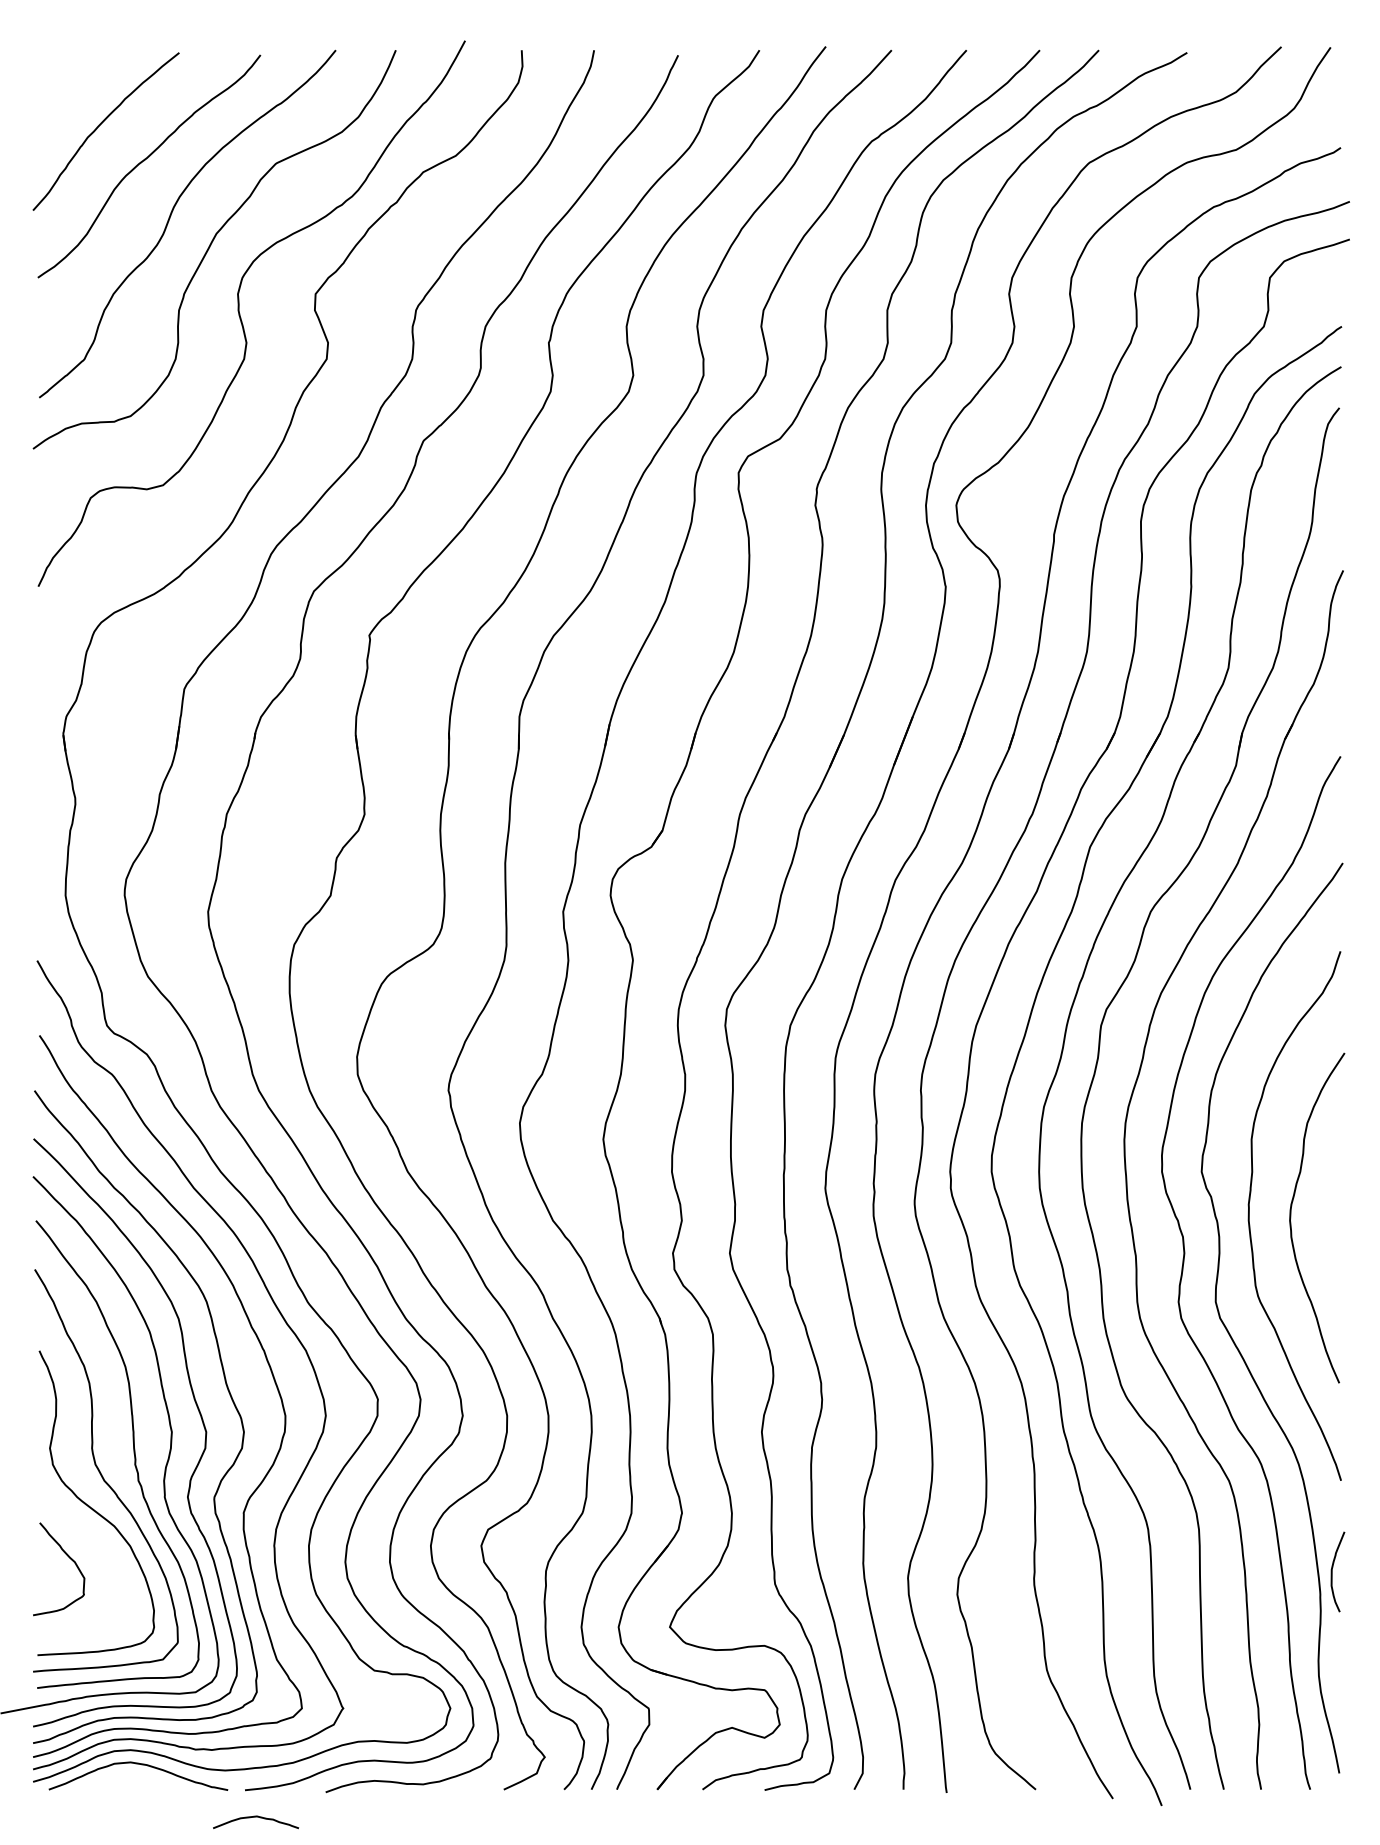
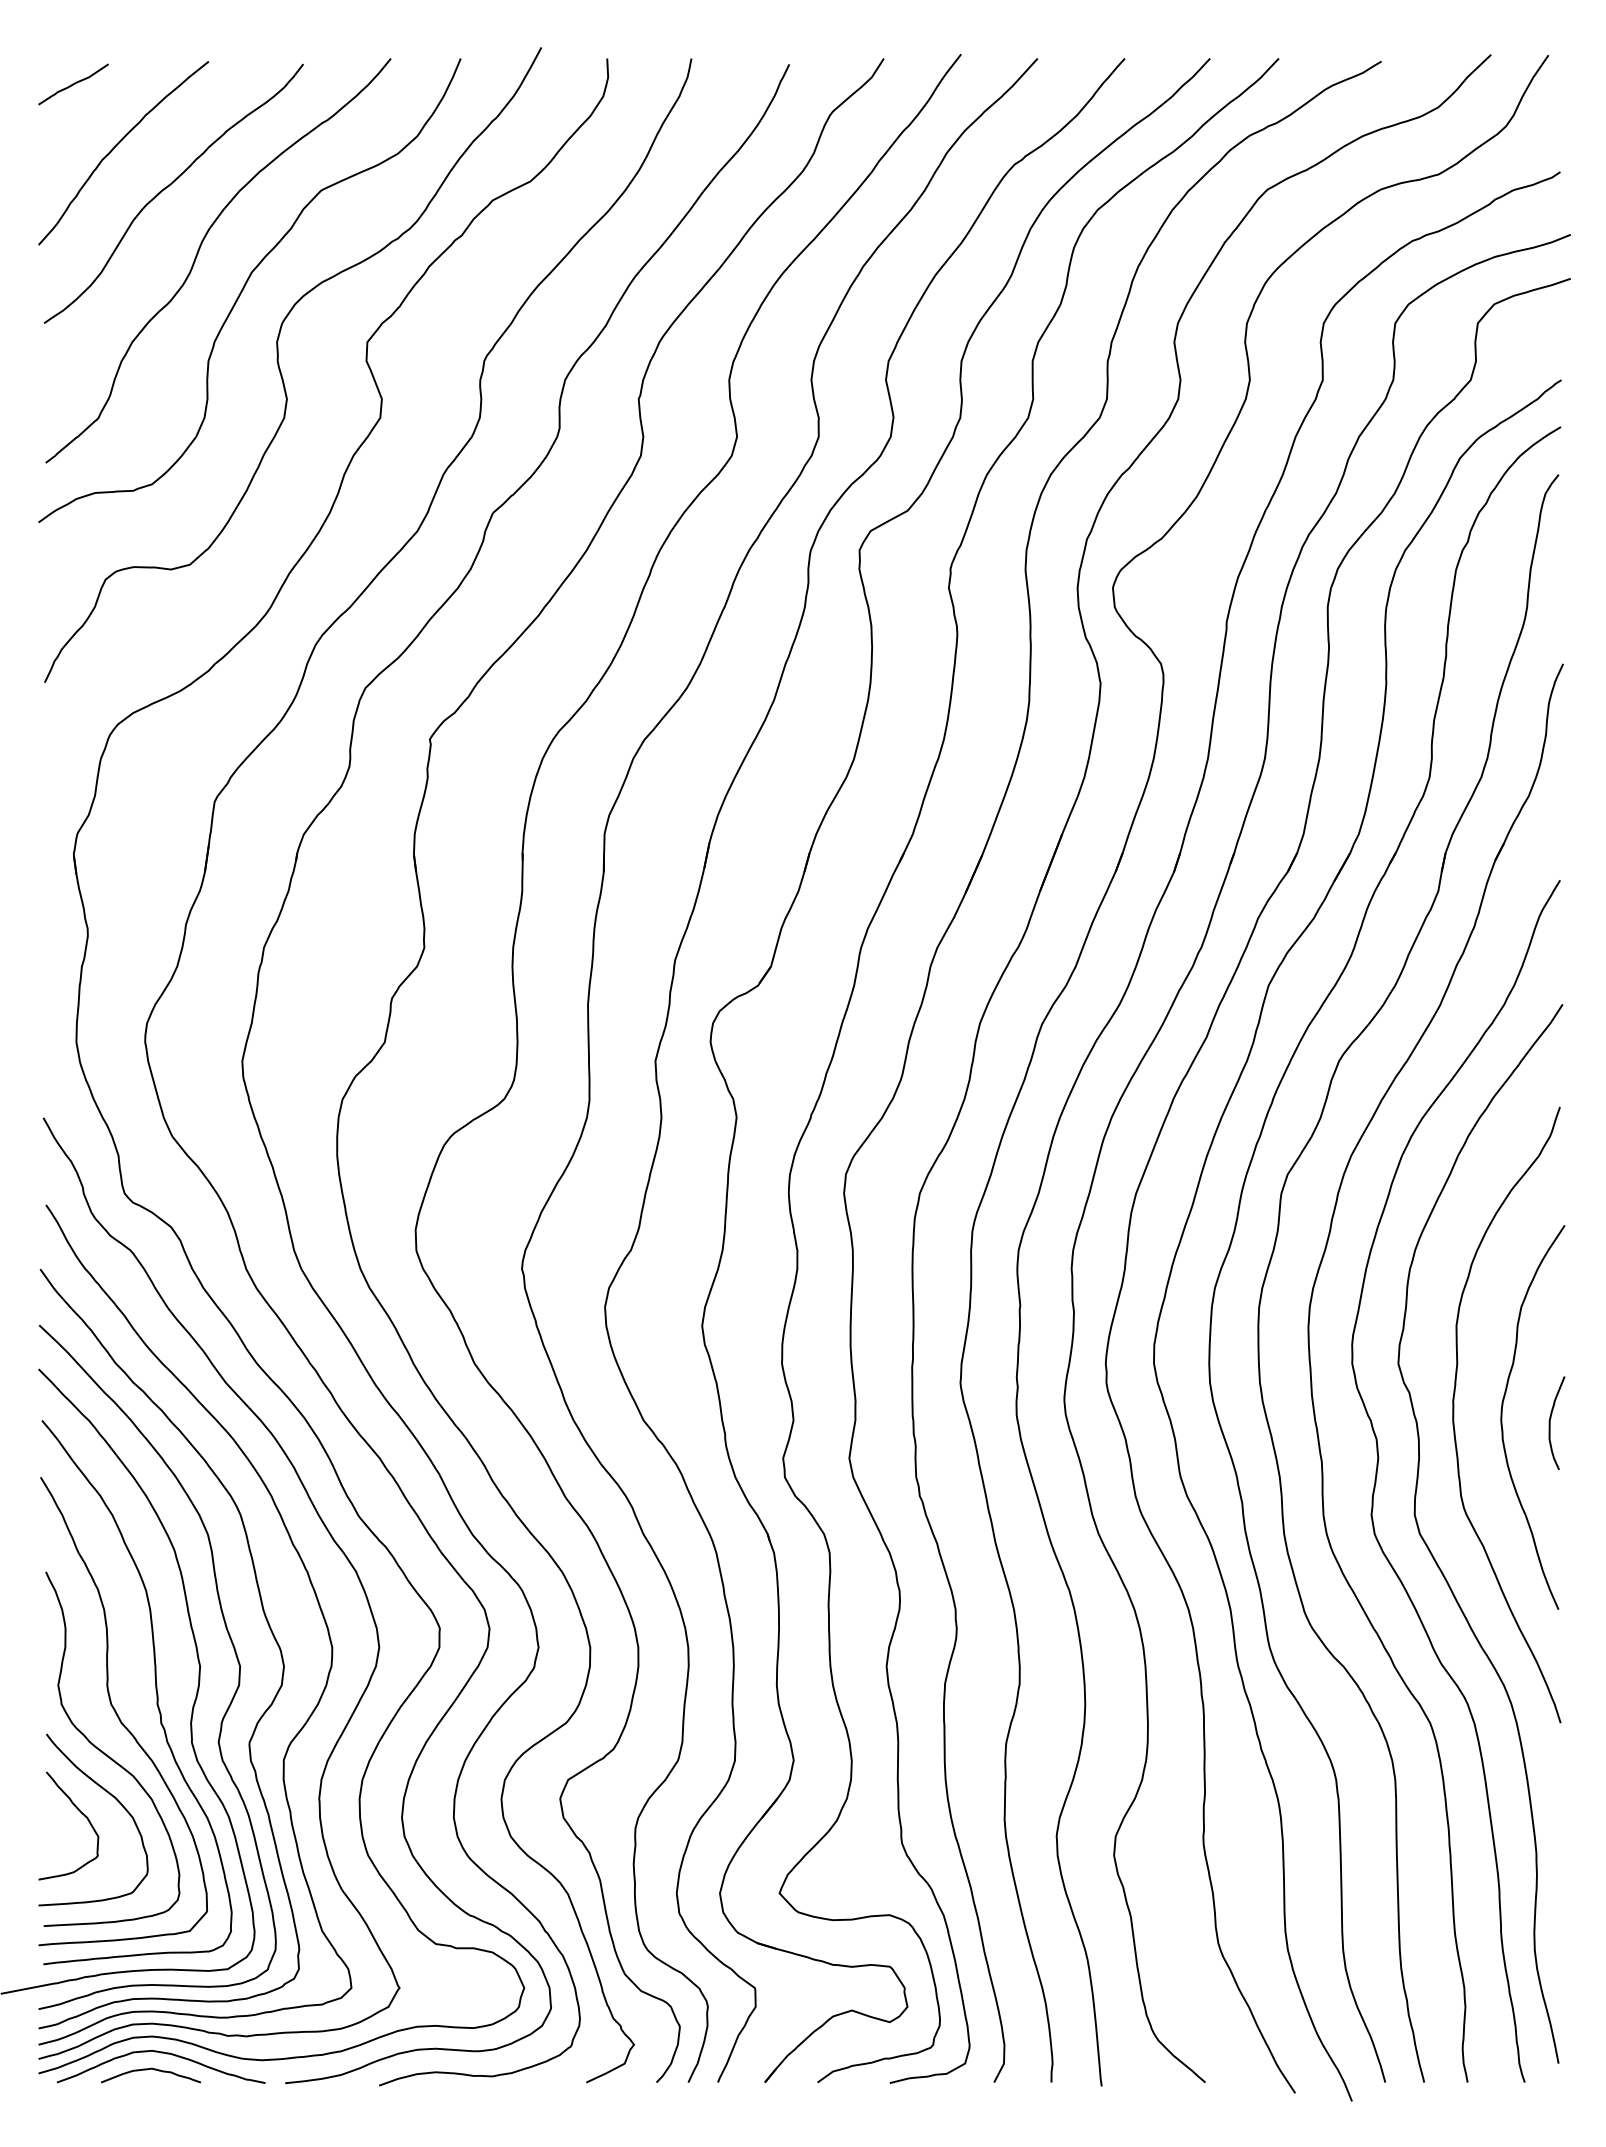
curve: (63, 72) -> (73, 84), added
curve: (94, 1542) -> (110, 1795), added
curve: (1332, 1572) -> (1550, 1423), moved
curve: (252, 1817) -> (147, 2070), moved

